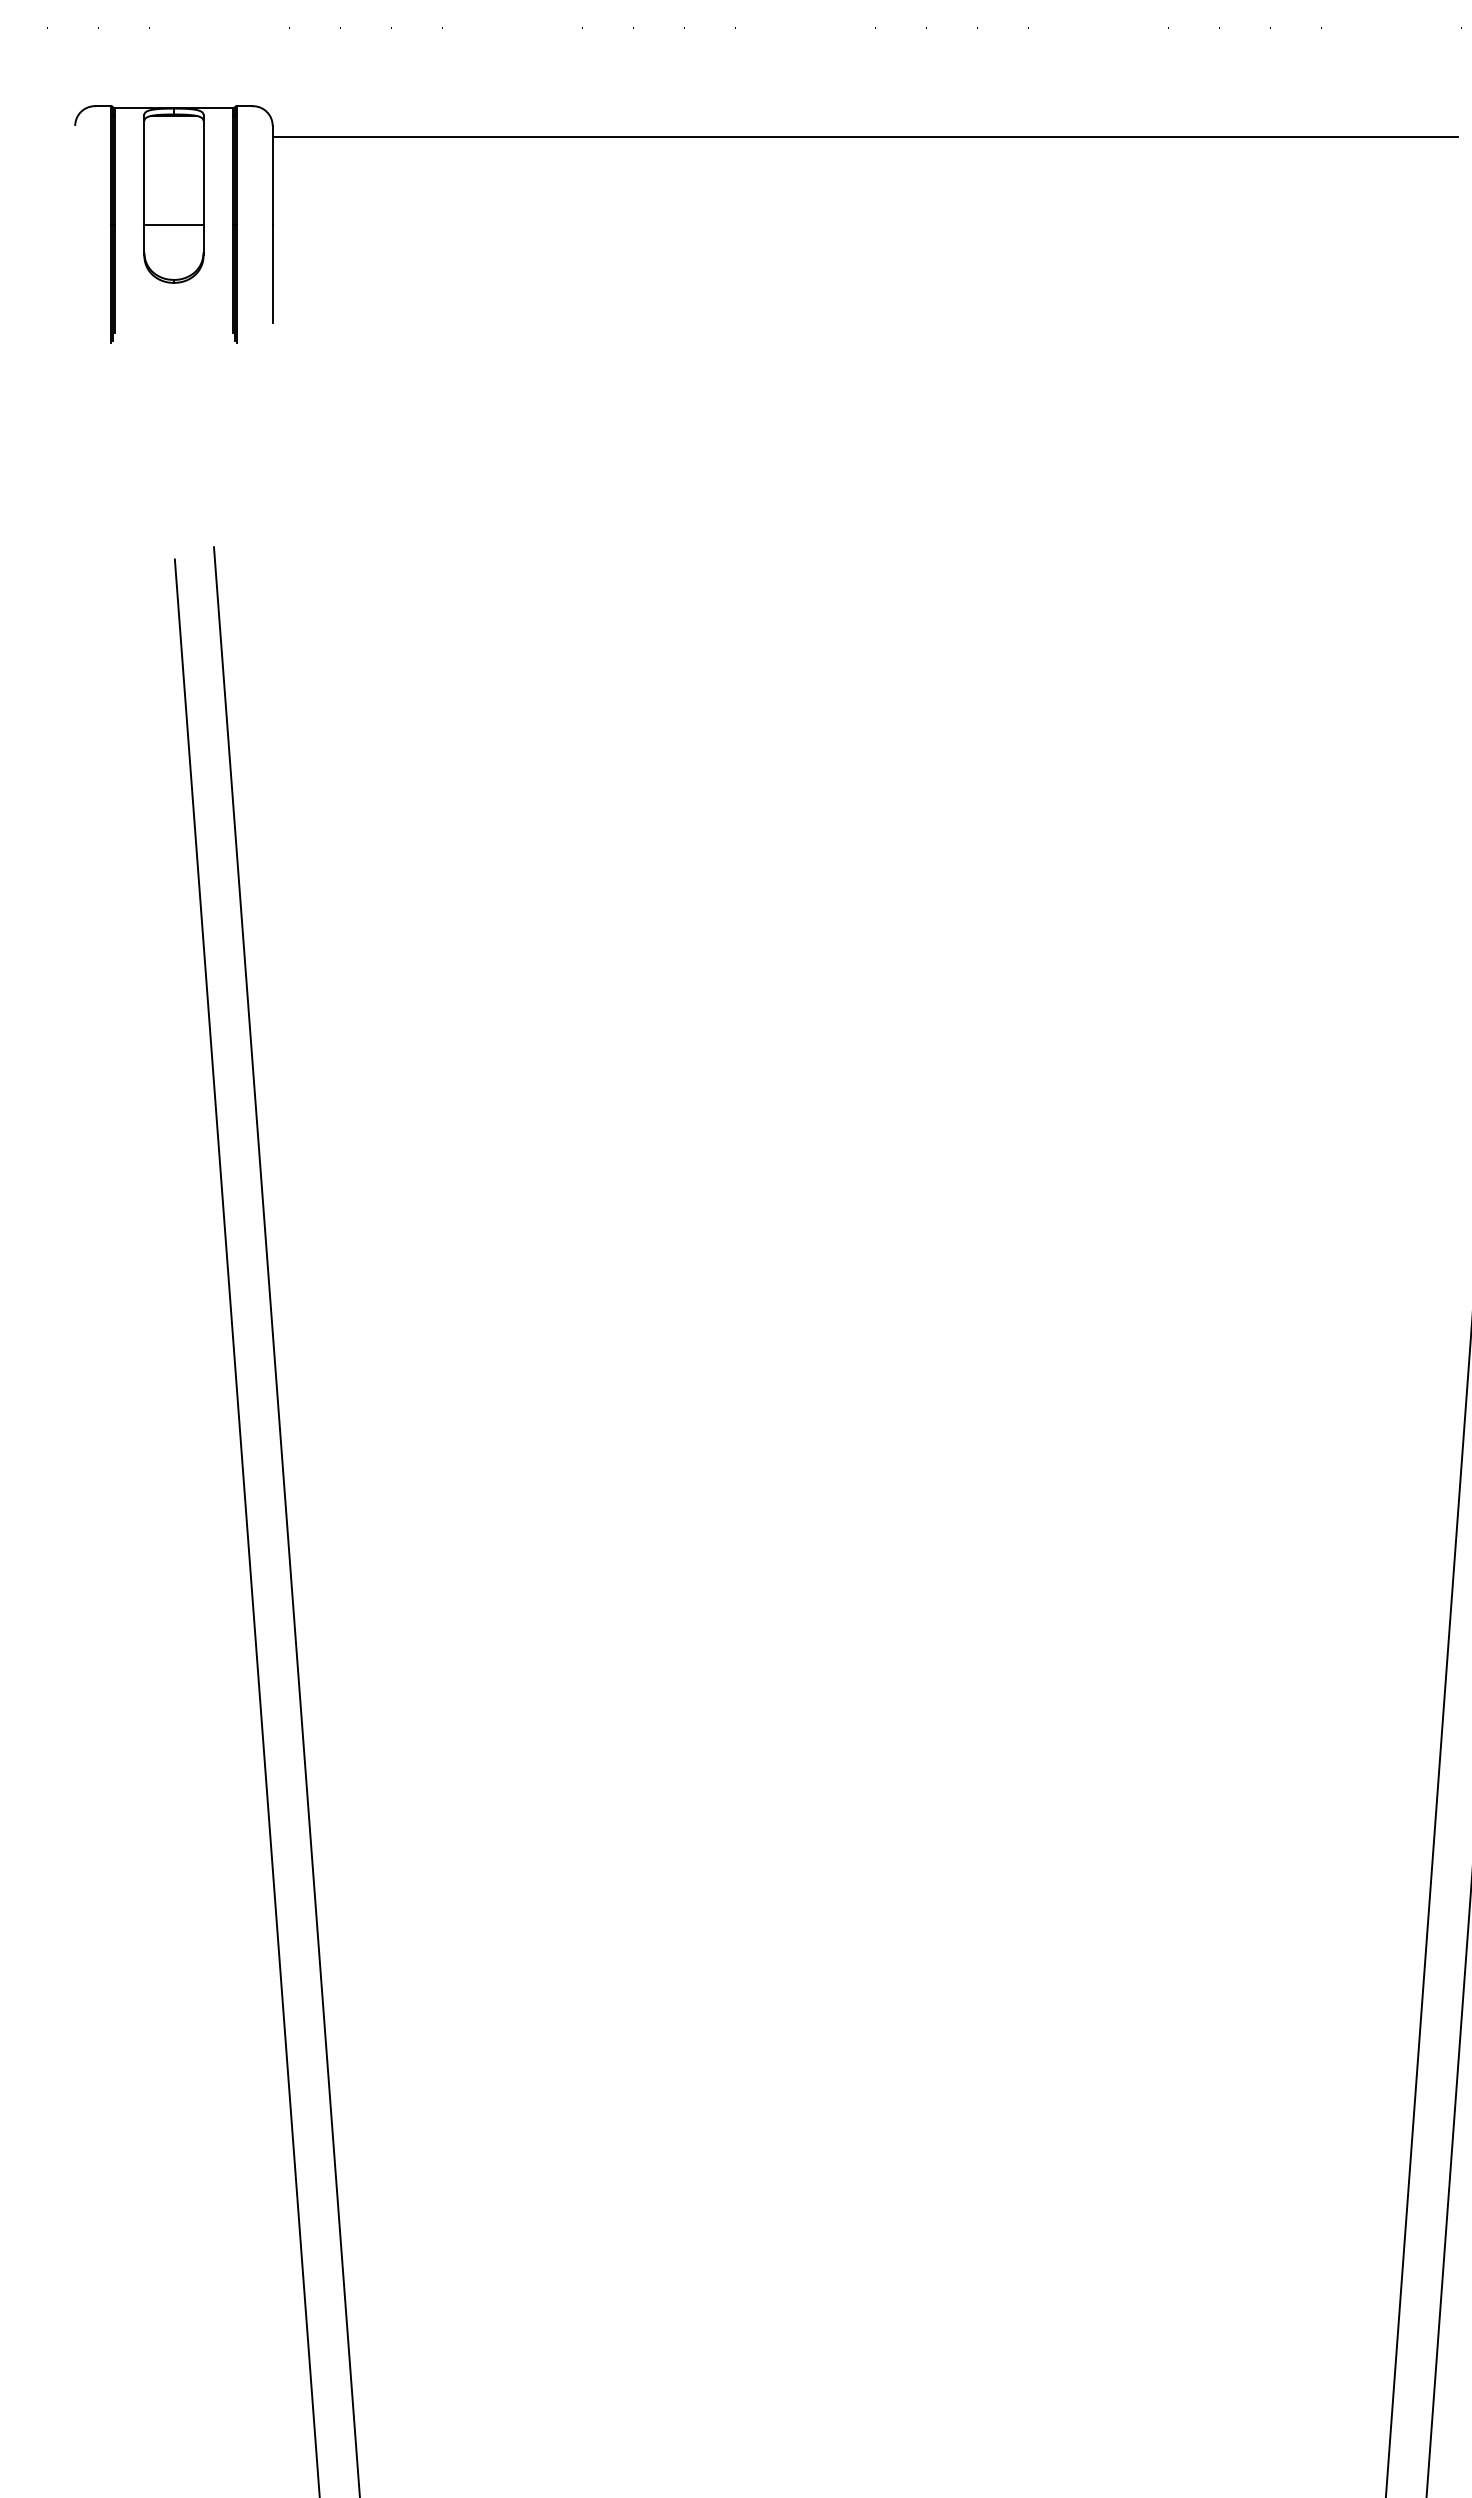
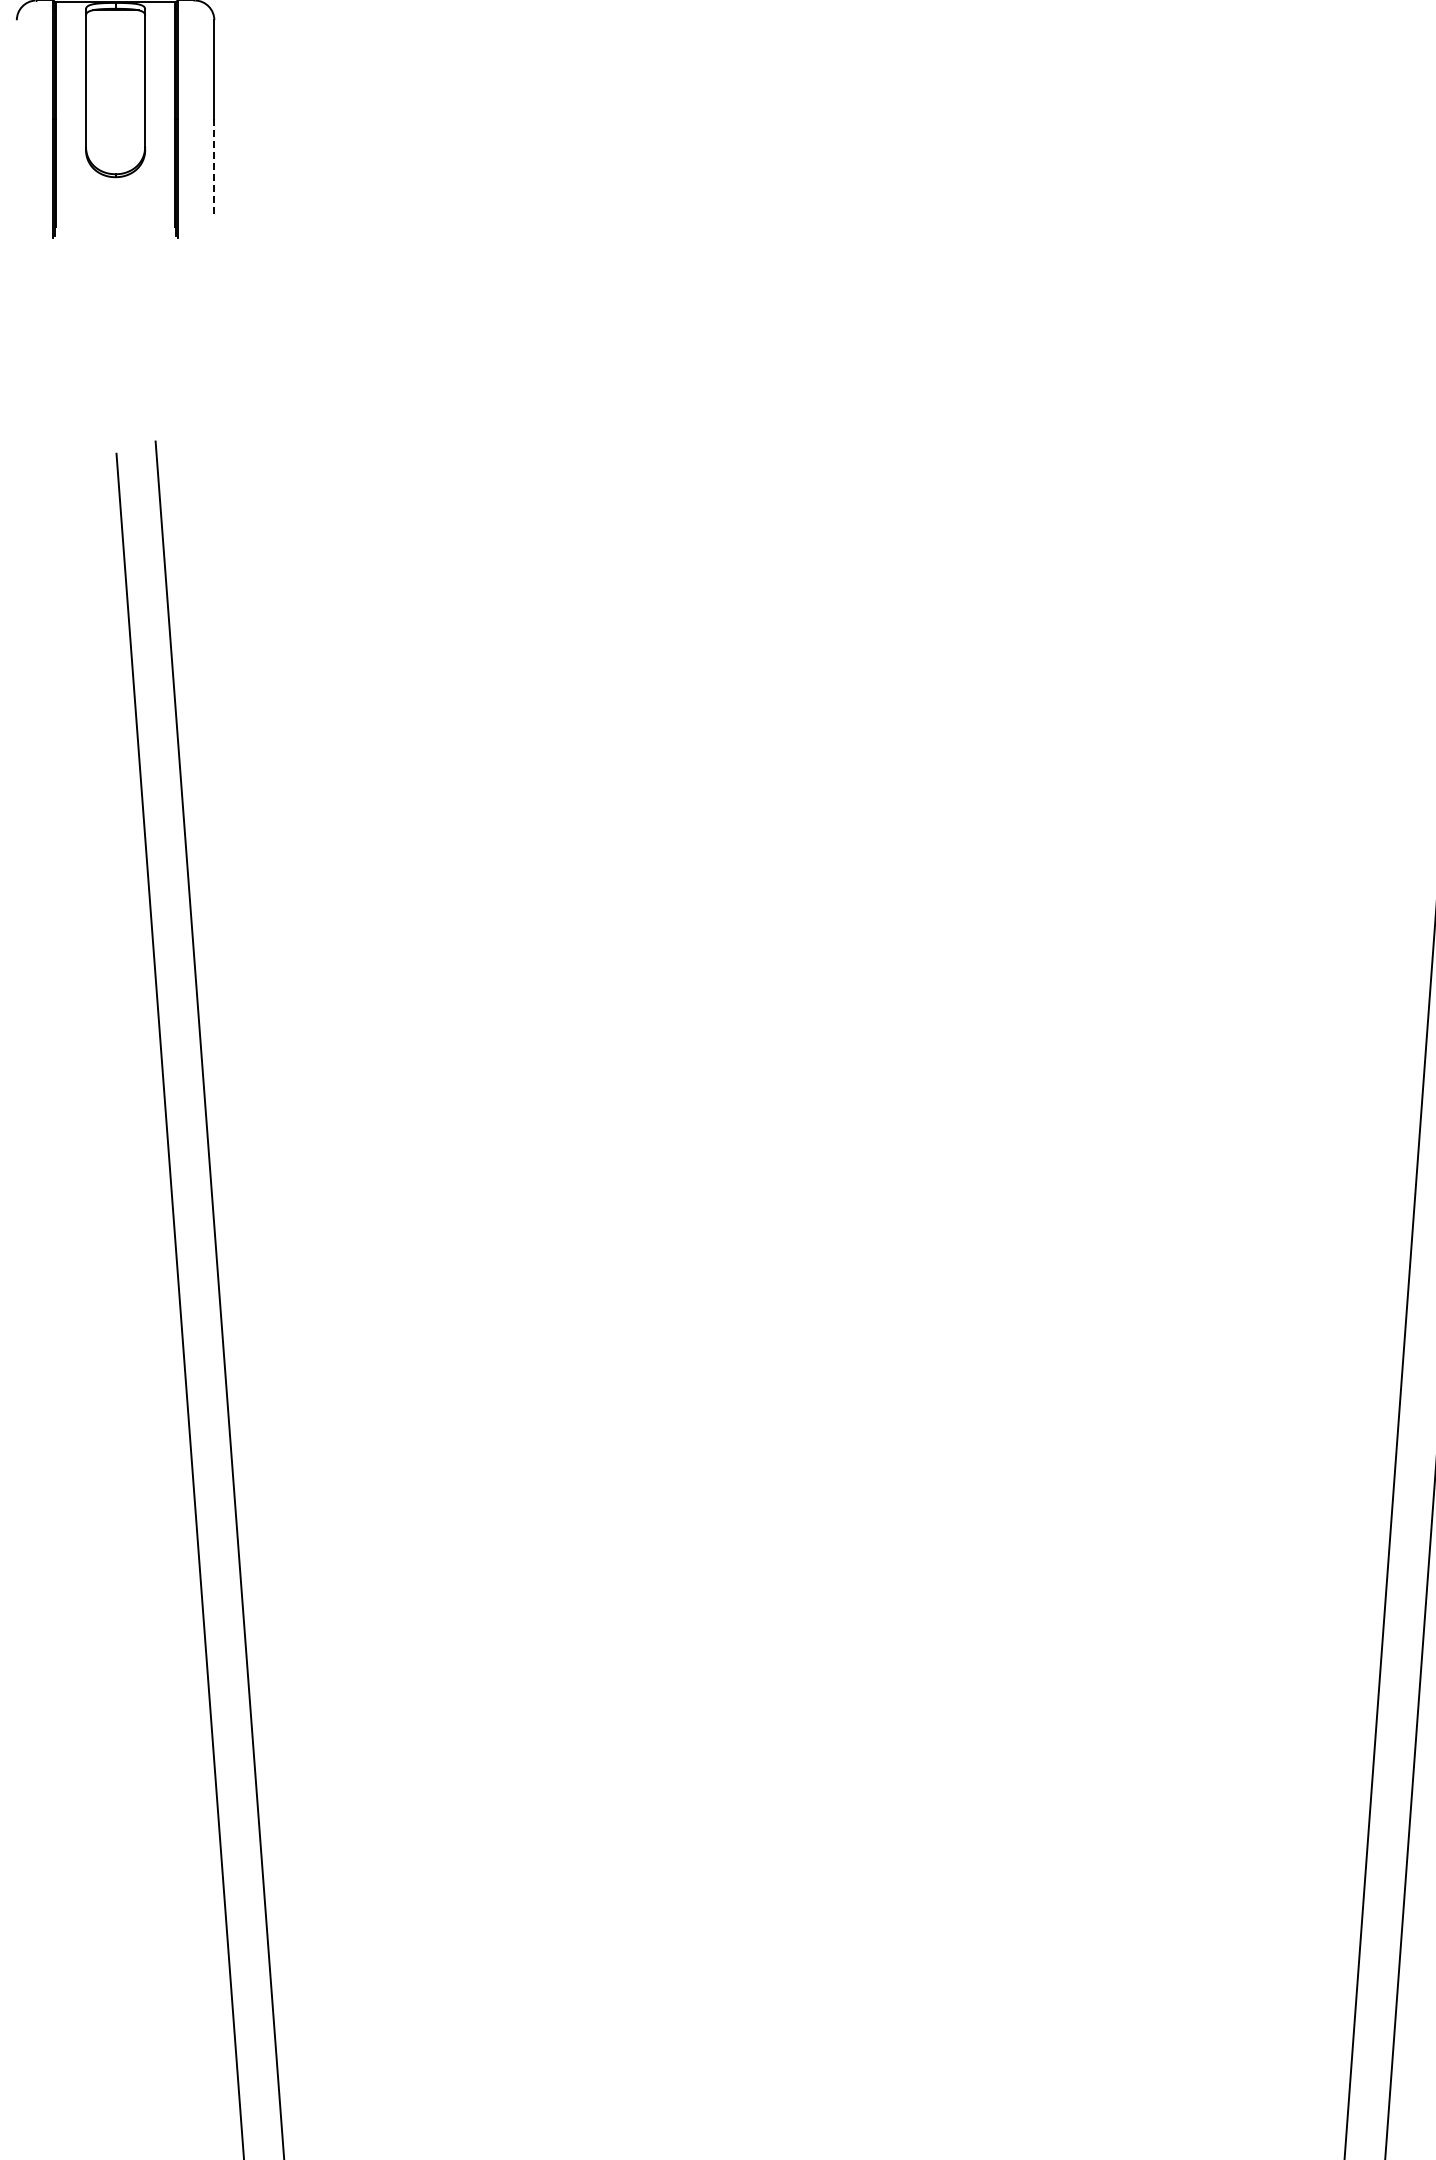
line: (864, 136) -> (806, 30), removed
line: (173, 224) -> (115, 118), removed
line: (272, 274) -> (214, 168), solid -> dashed

